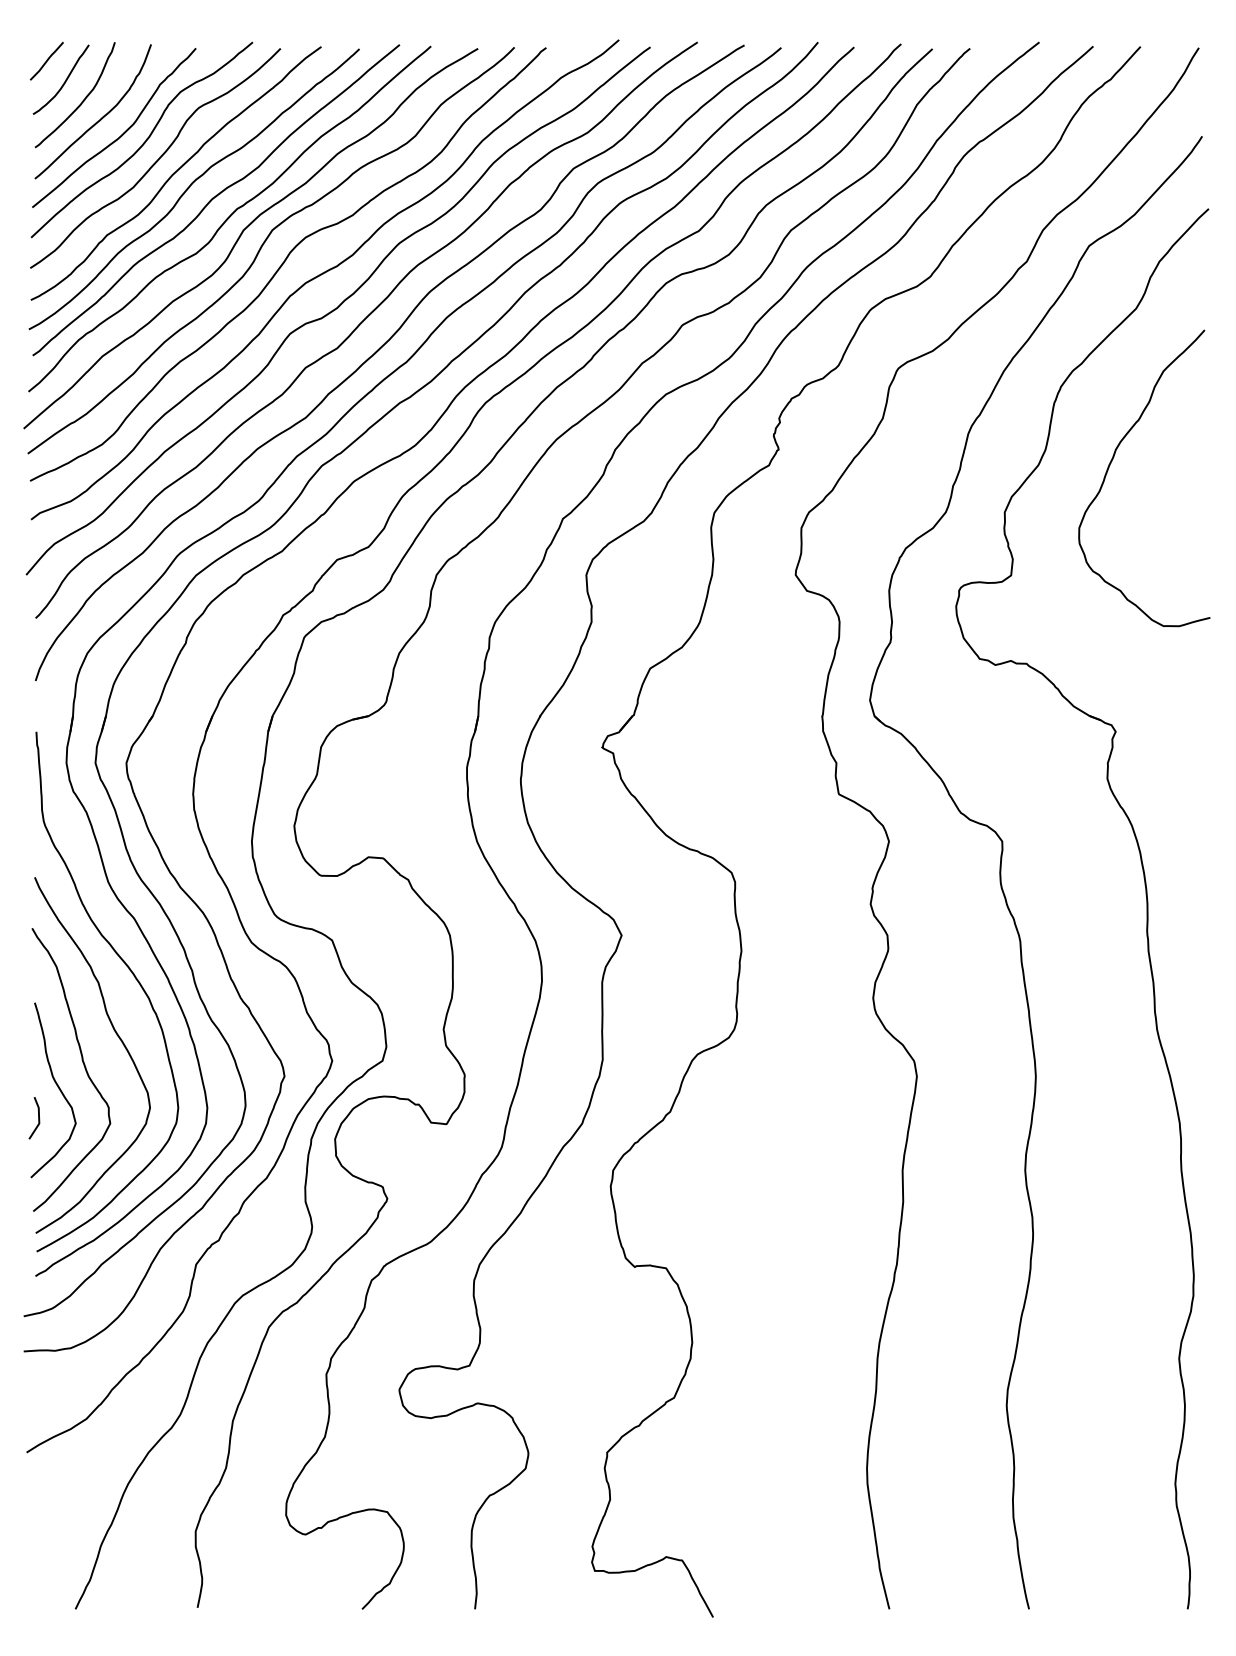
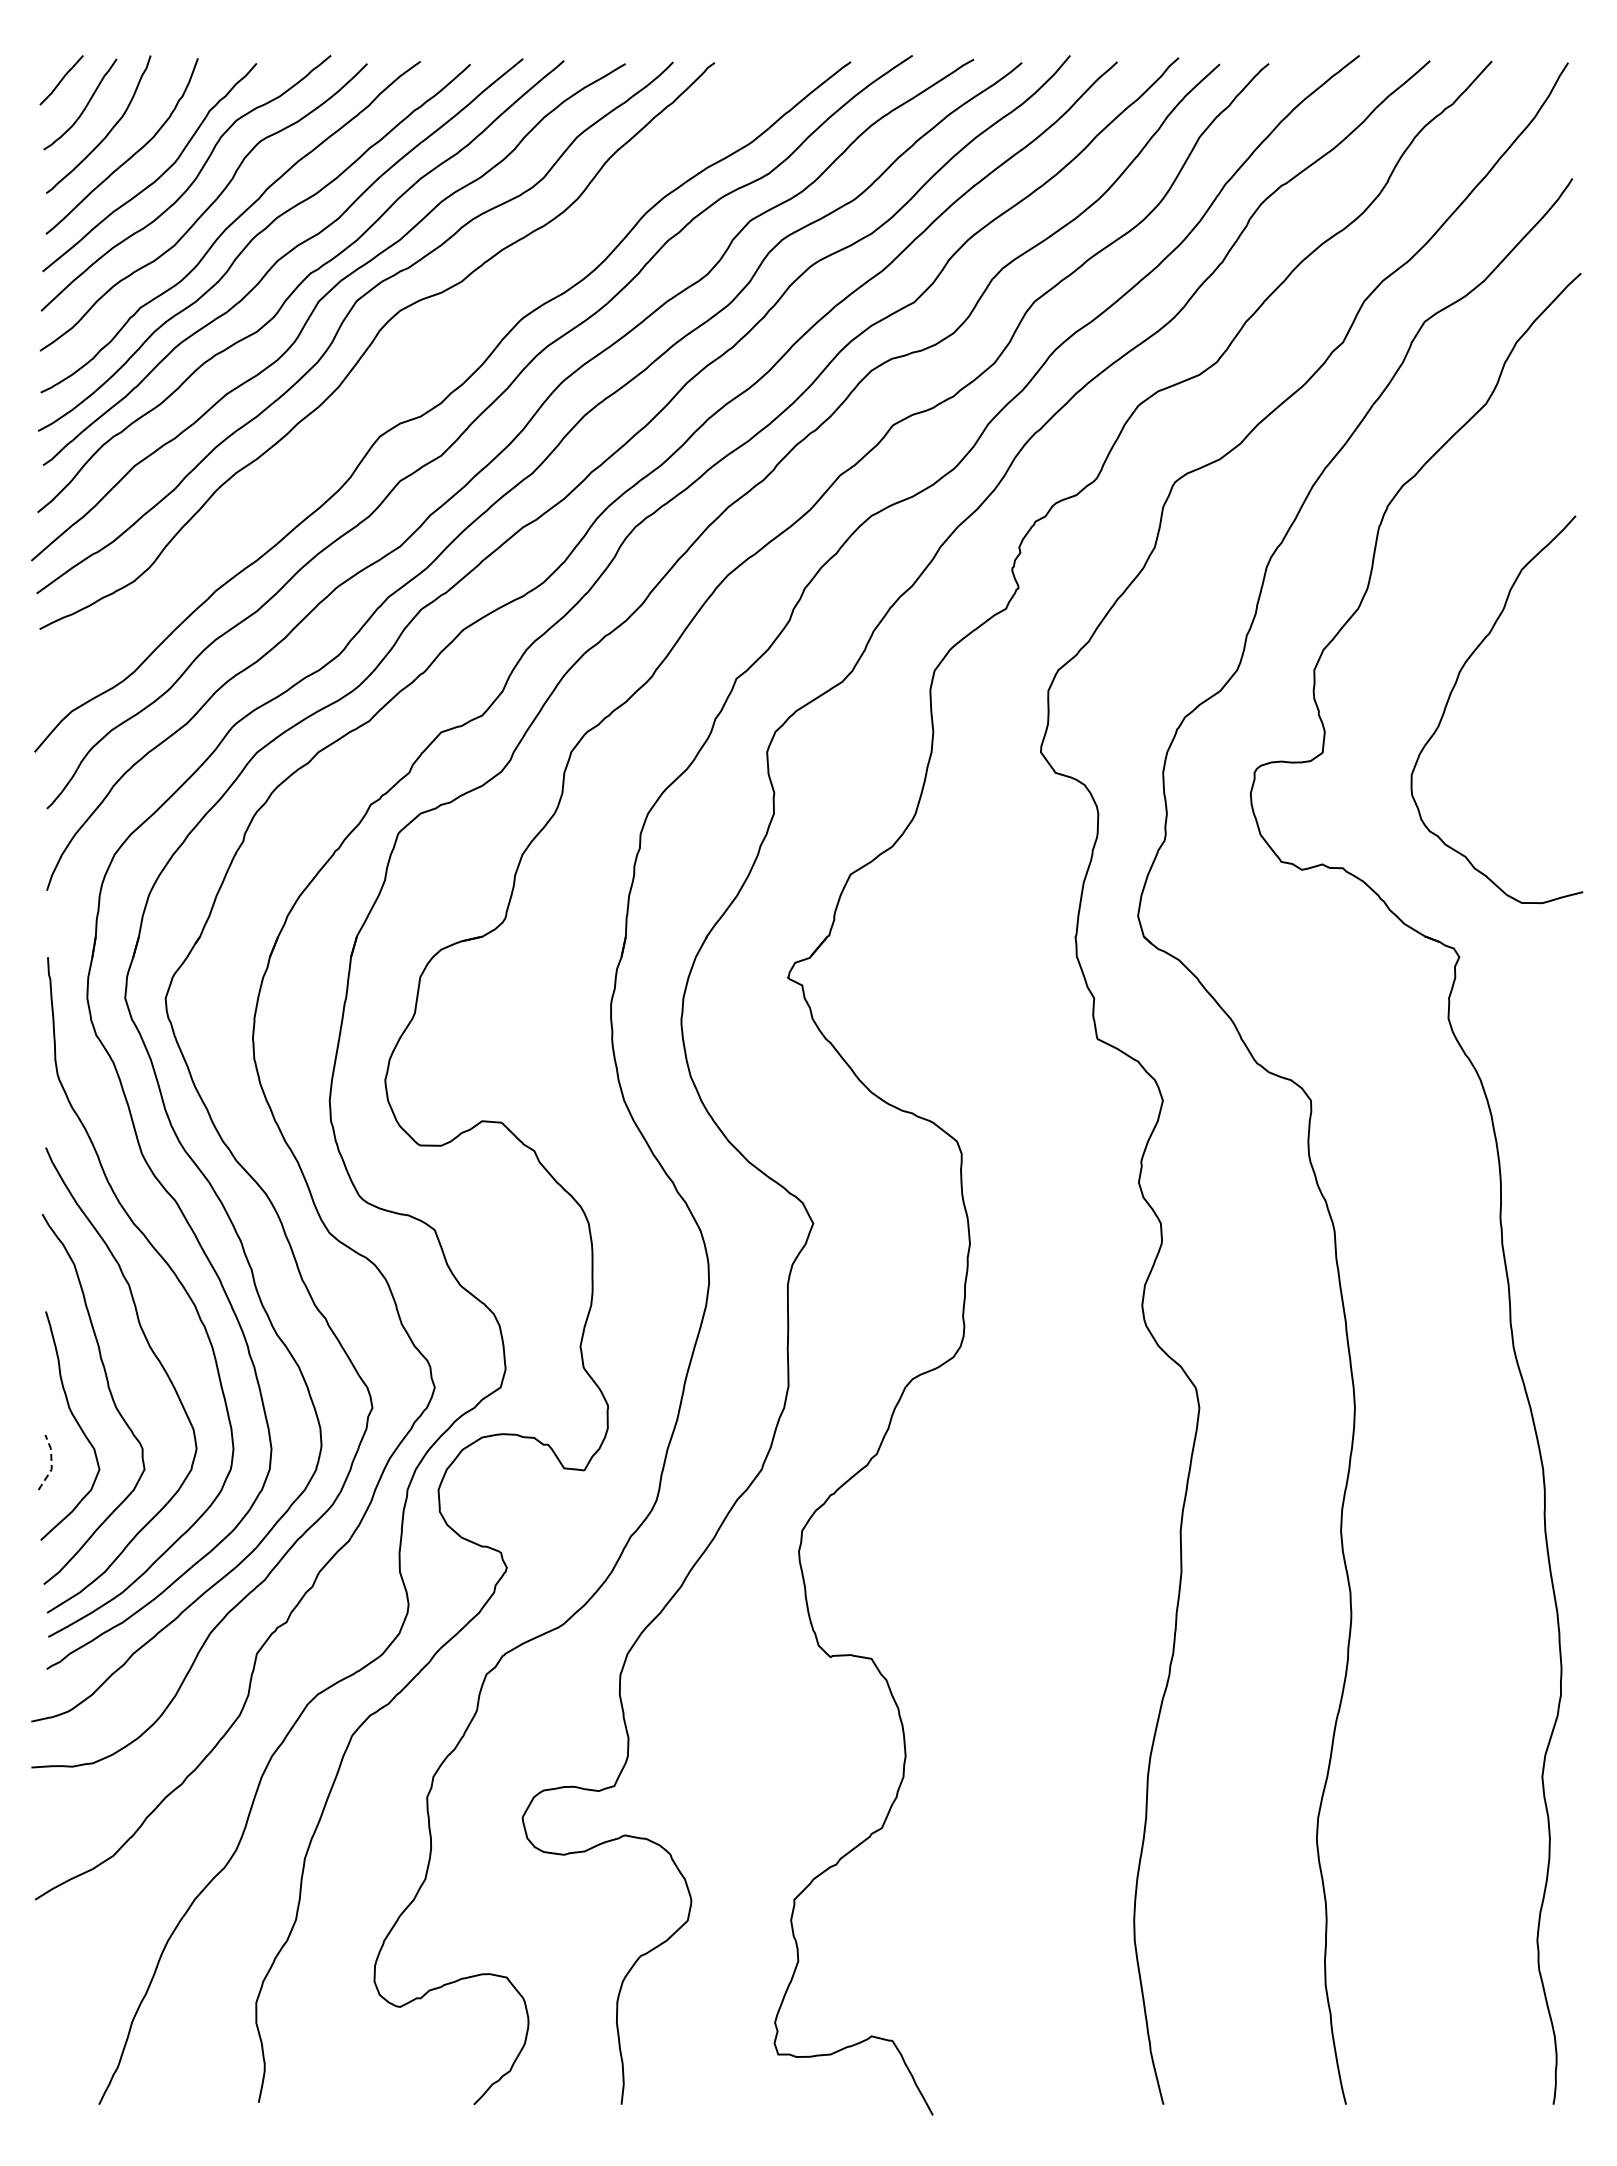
curve: (322, 274) -> (422, 359), removed
curve: (1111, 462) -> (1454, 688), moved
line: (39, 1118) -> (51, 1463), solid -> dashed

